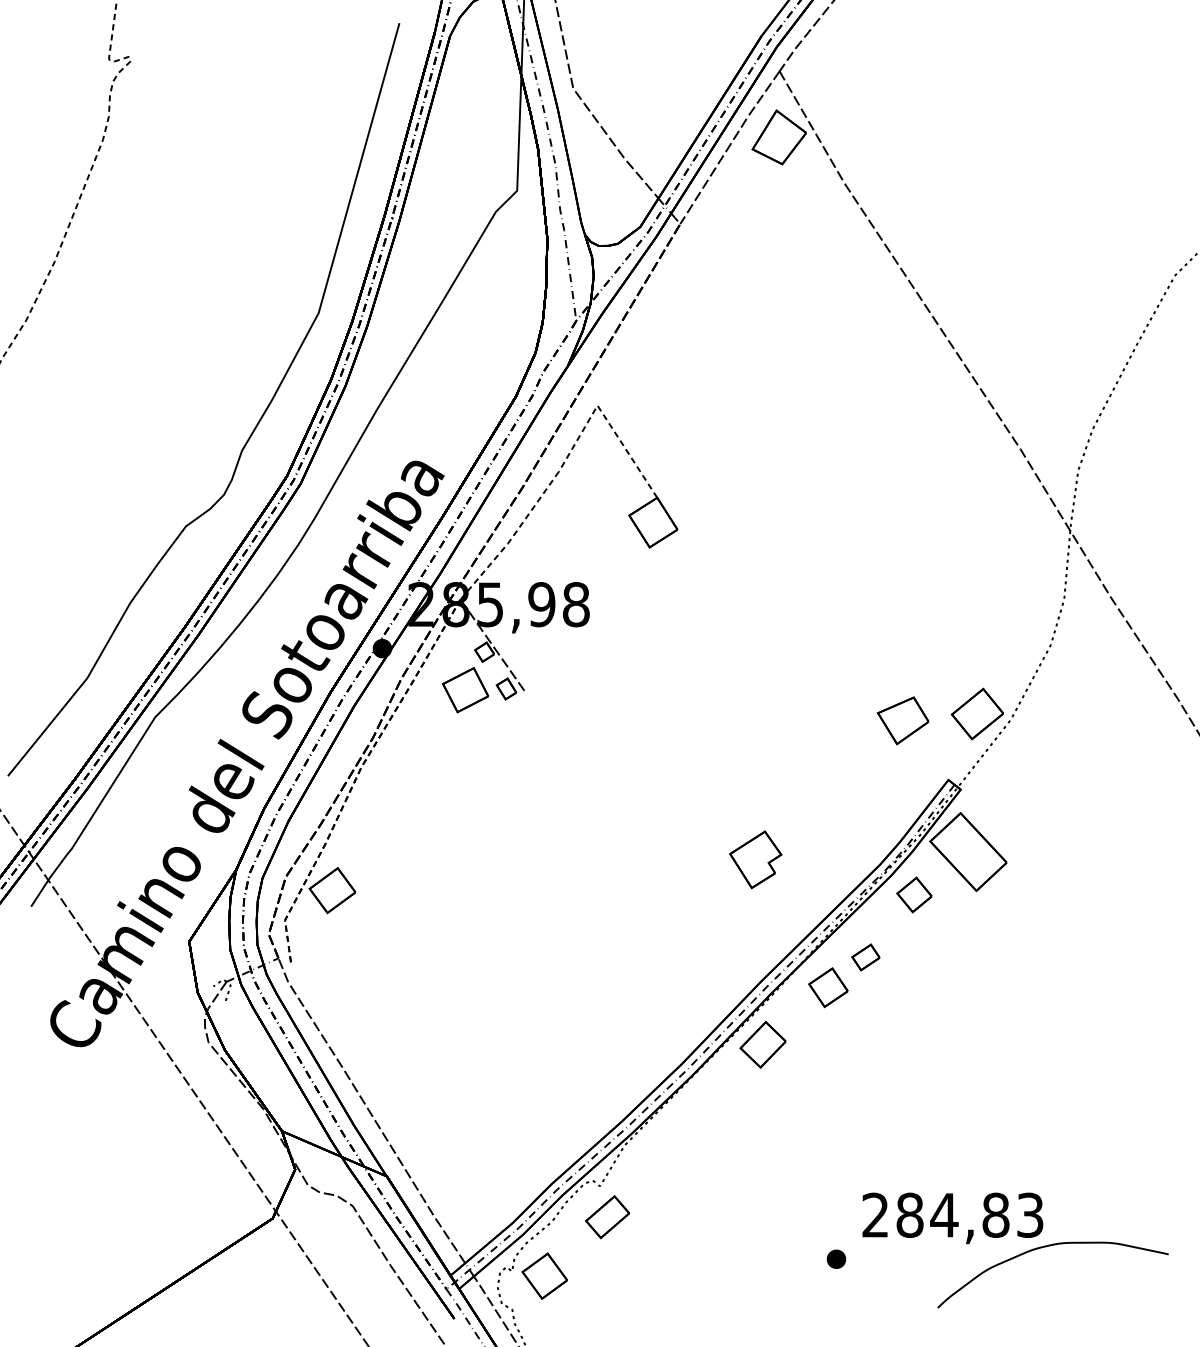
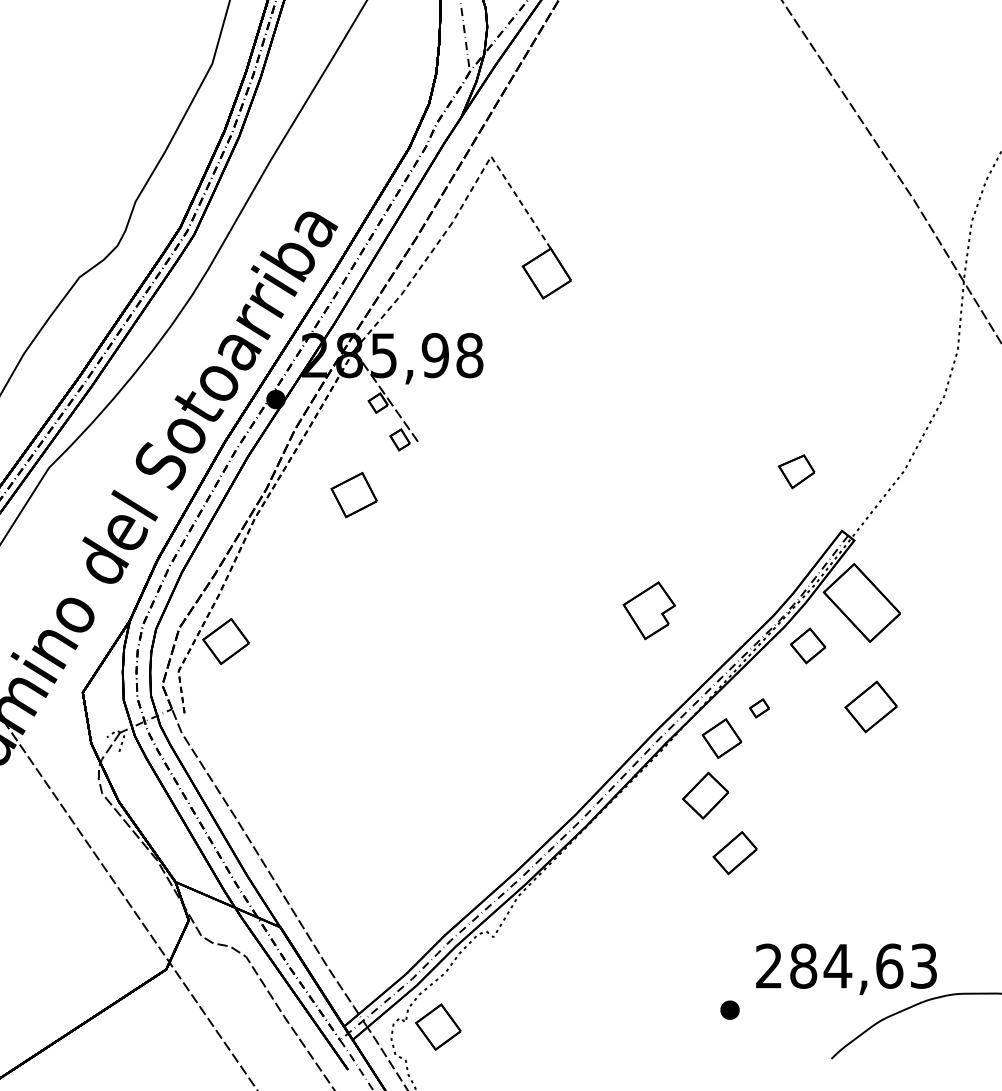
part: (465, 690) -> (354, 495), moved
part: (976, 713) -> (870, 706), moved
part: (902, 720) -> (796, 471), size x0.7
part: (865, 957) -> (759, 708), size x0.7
part: (762, 1044) -> (705, 795), moved
text: (995, 1214) -> (889, 965), 284,83 -> 284,63
part: (607, 1217) -> (735, 853), moved

